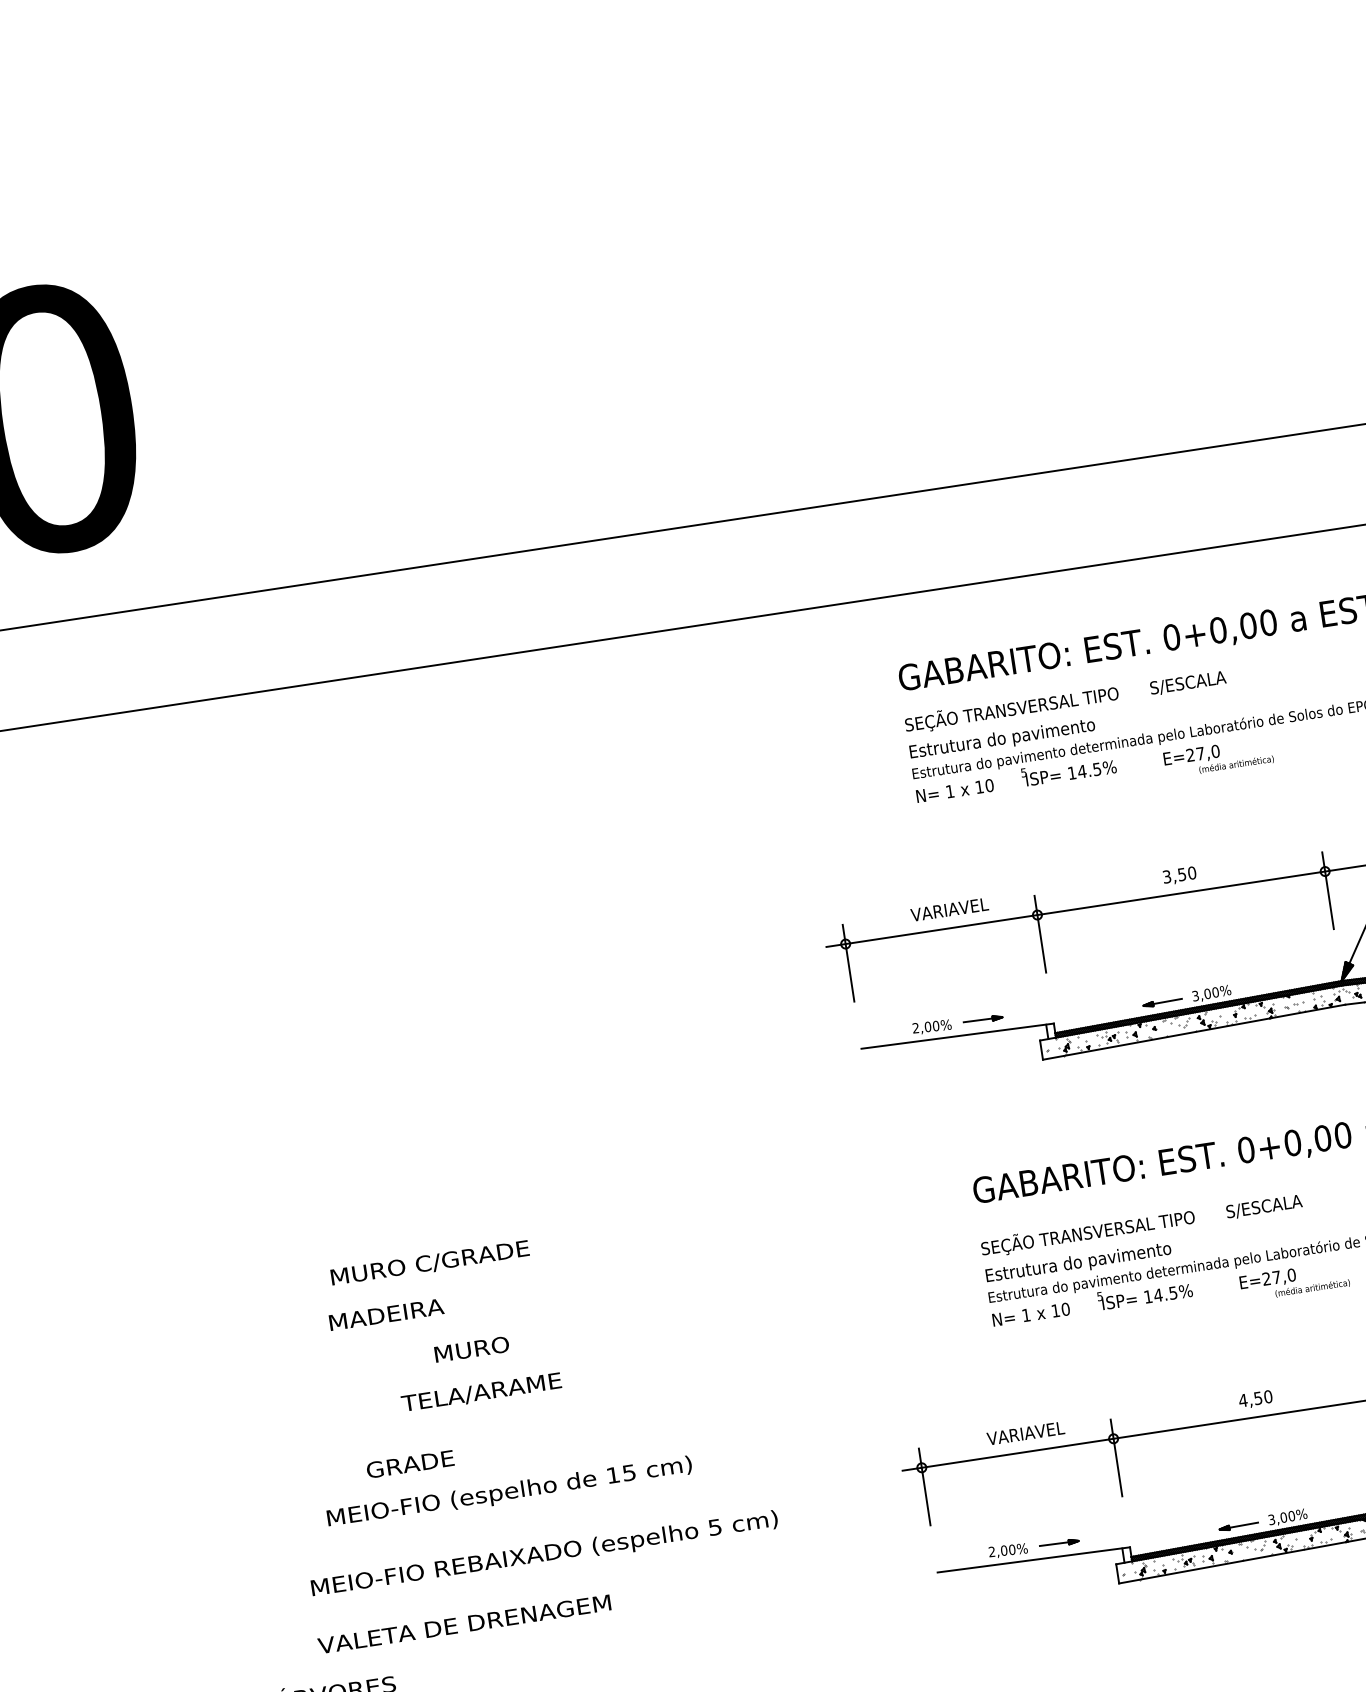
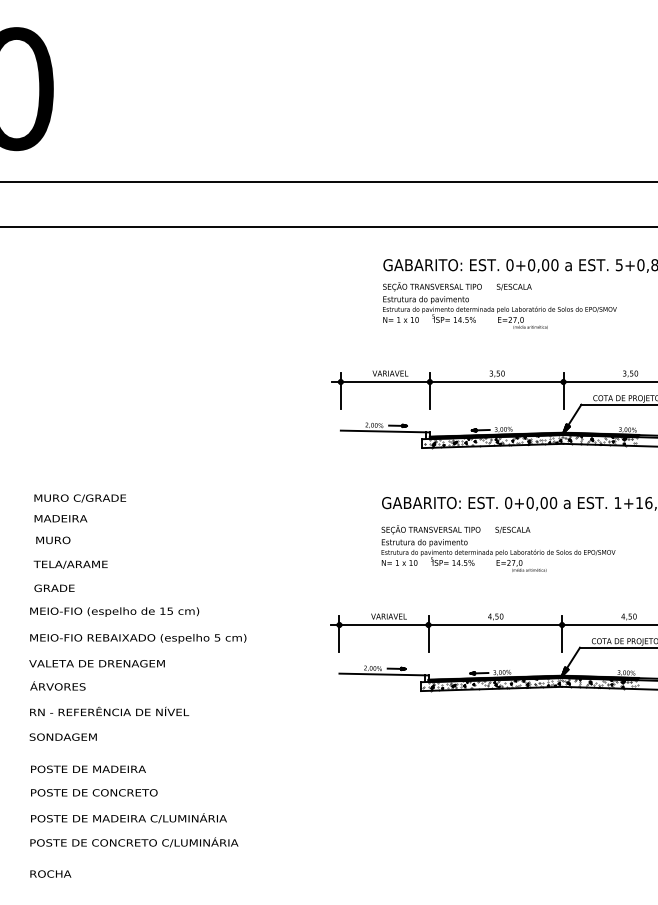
text: (430, 1263) -> (80, 498), moved
text: (385, 1314) -> (60, 518), moved
text: (472, 1349) -> (53, 540), moved
text: (480, 1392) -> (70, 564), moved
text: (410, 1462) -> (54, 587), moved
text: (509, 1491) -> (114, 611), moved
text: (545, 1554) -> (138, 638), moved
text: (463, 1624) -> (96, 663), moved

